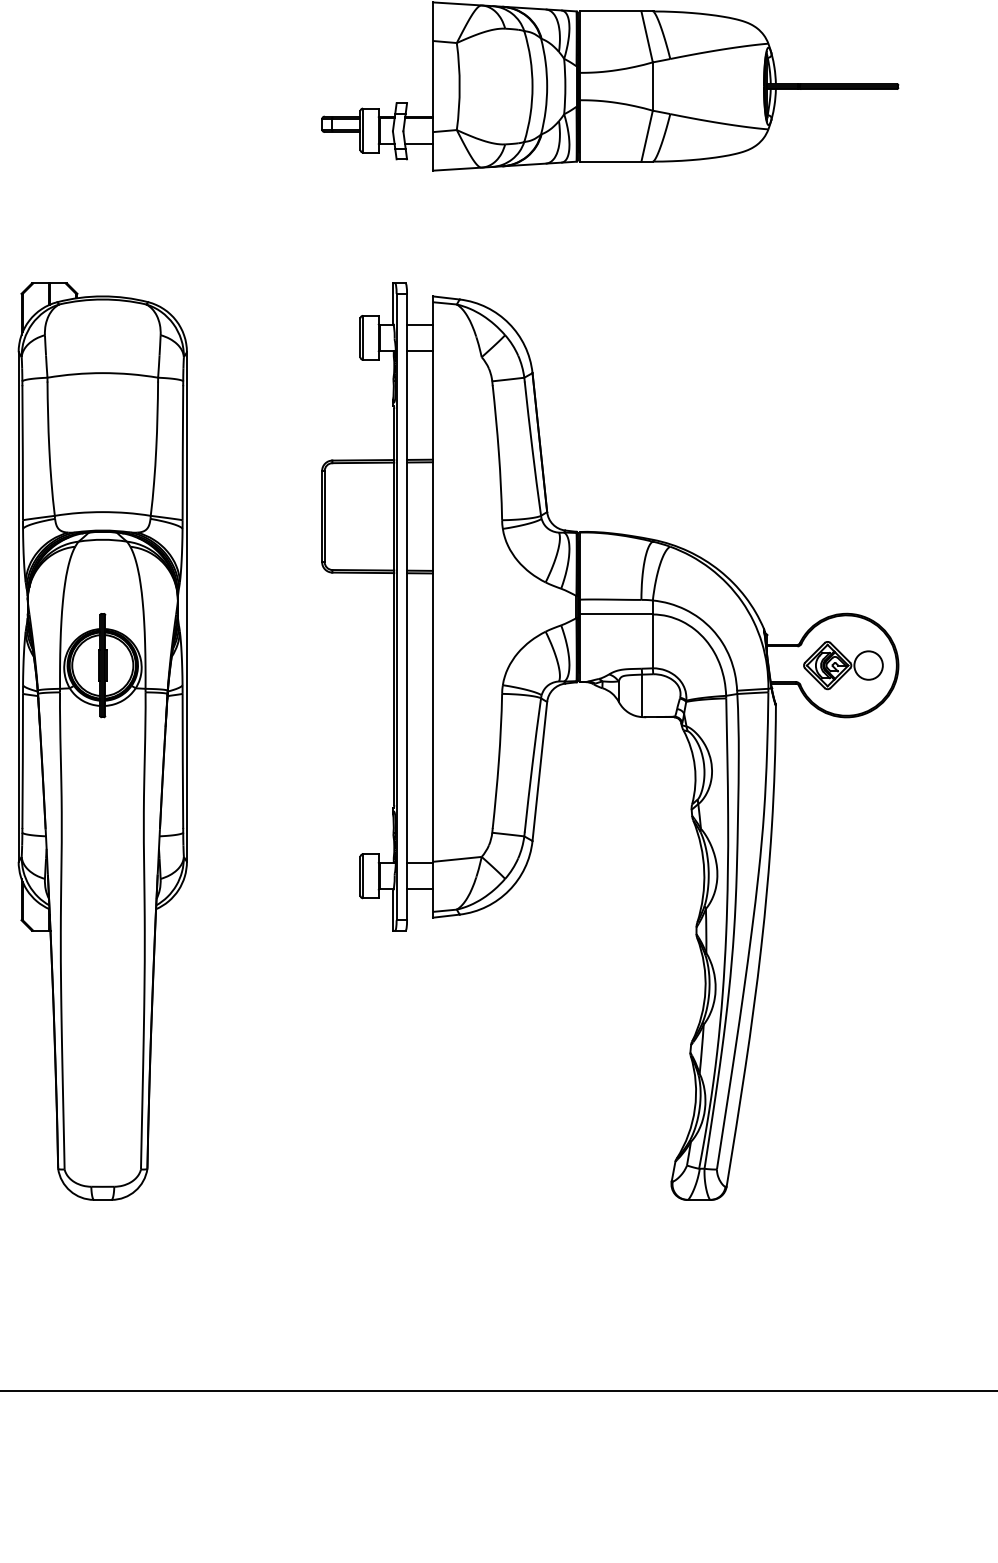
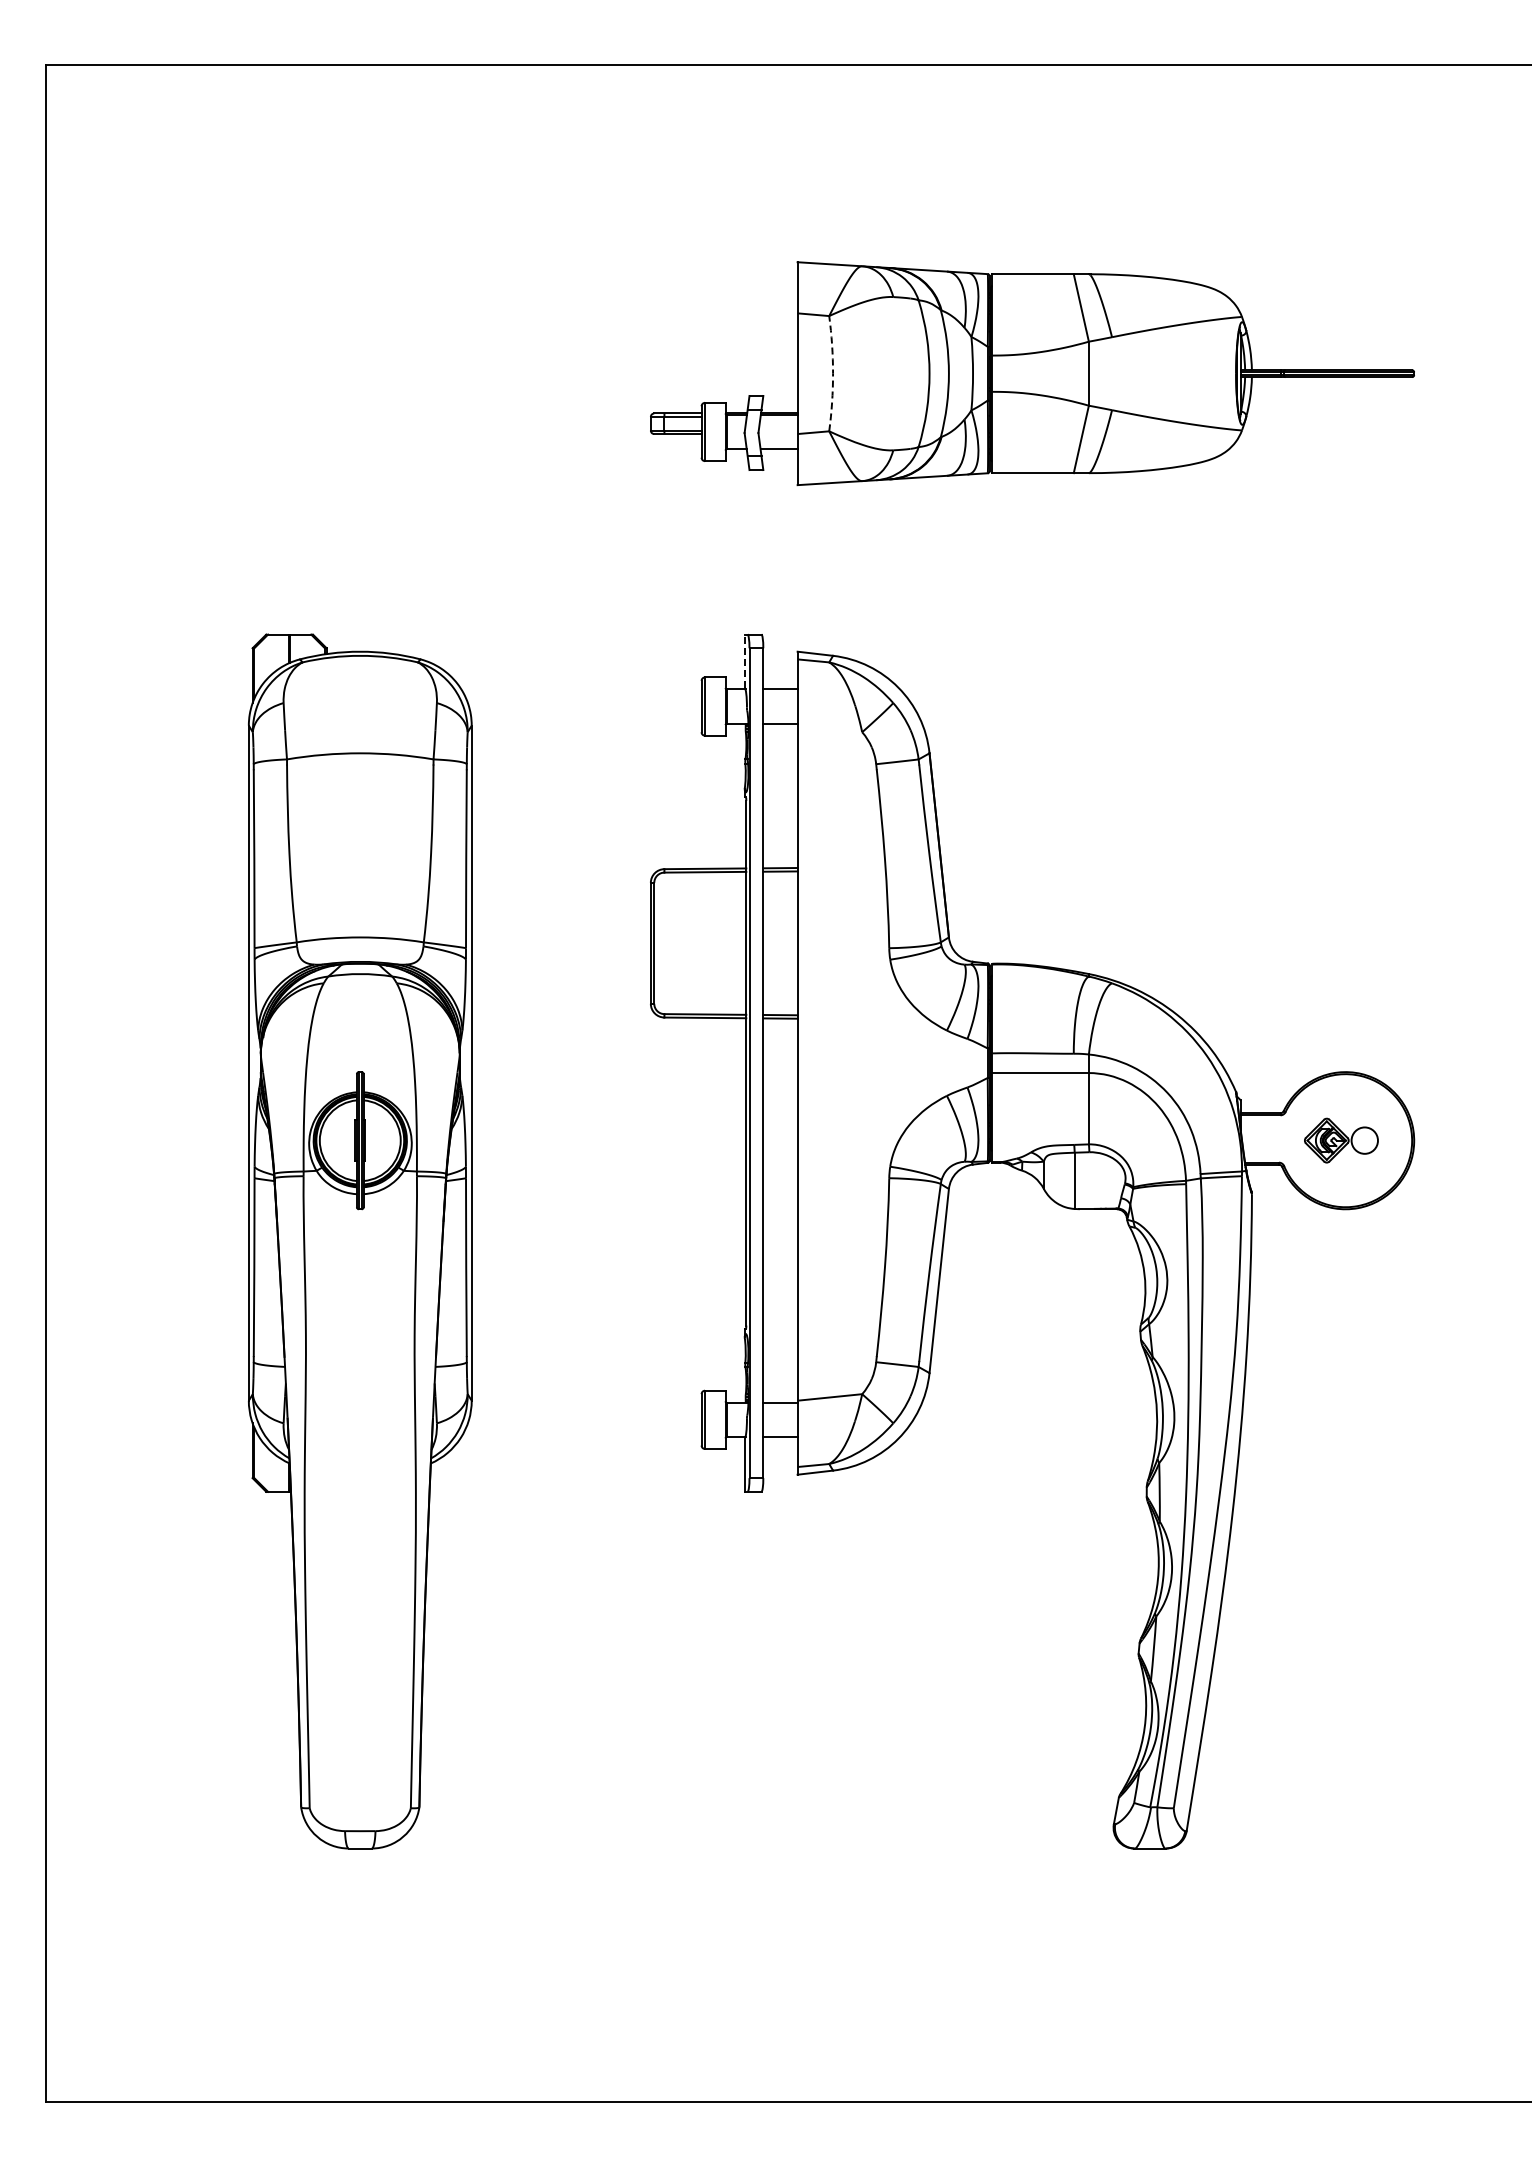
arc: (460, 86) -> (833, 373), solid -> dashed
line: (392, 303) -> (744, 661), solid -> dashed
part: (843, 665) -> (1341, 1140), size x0.7

